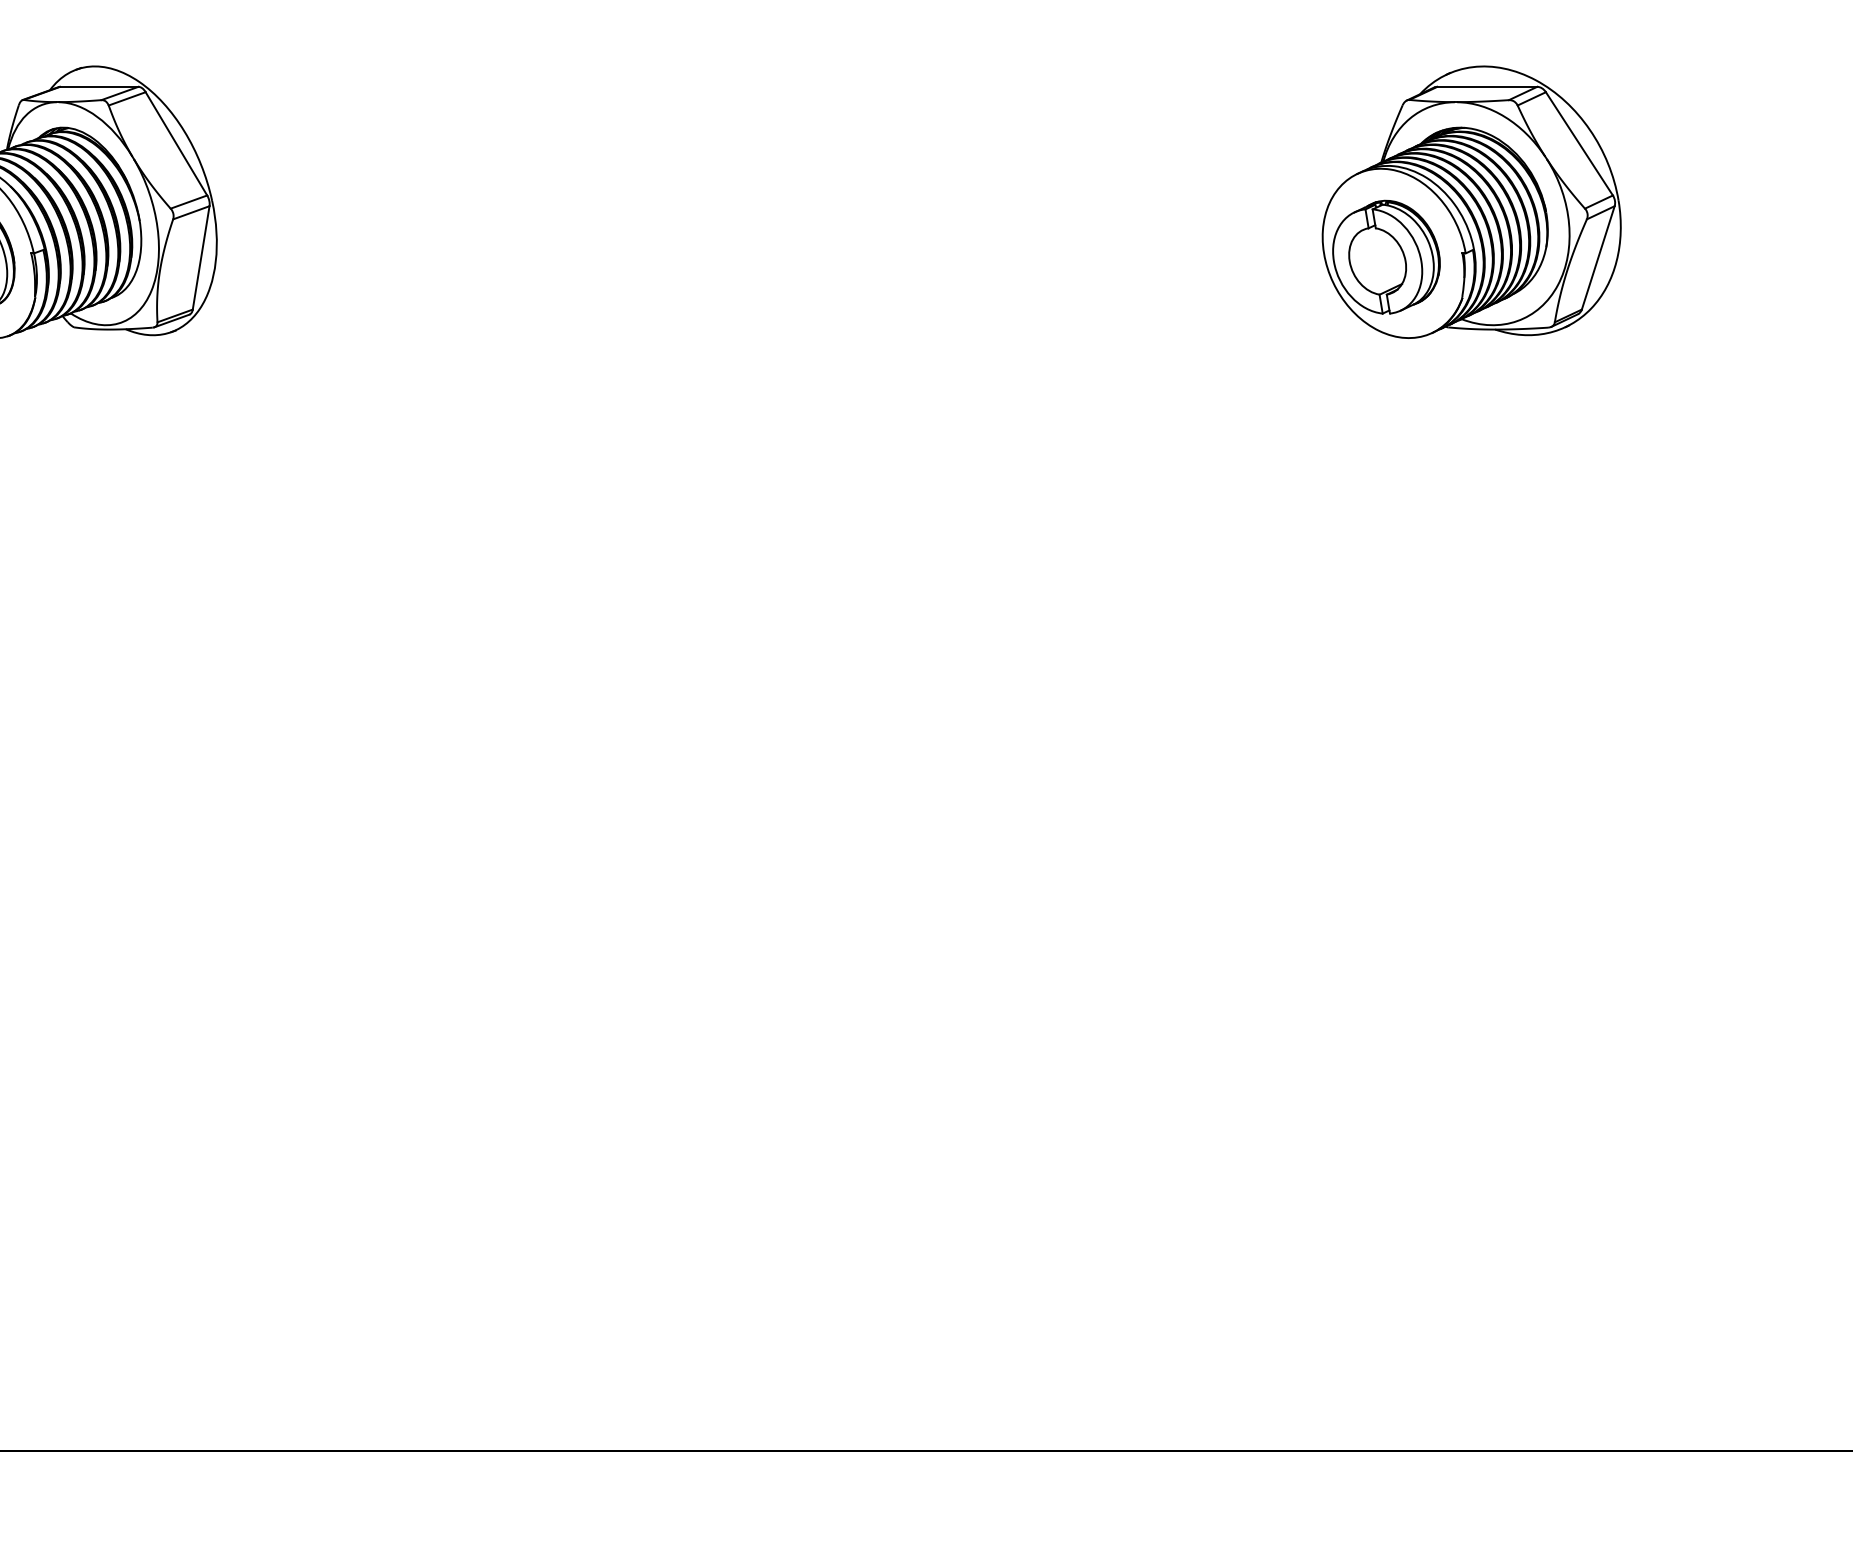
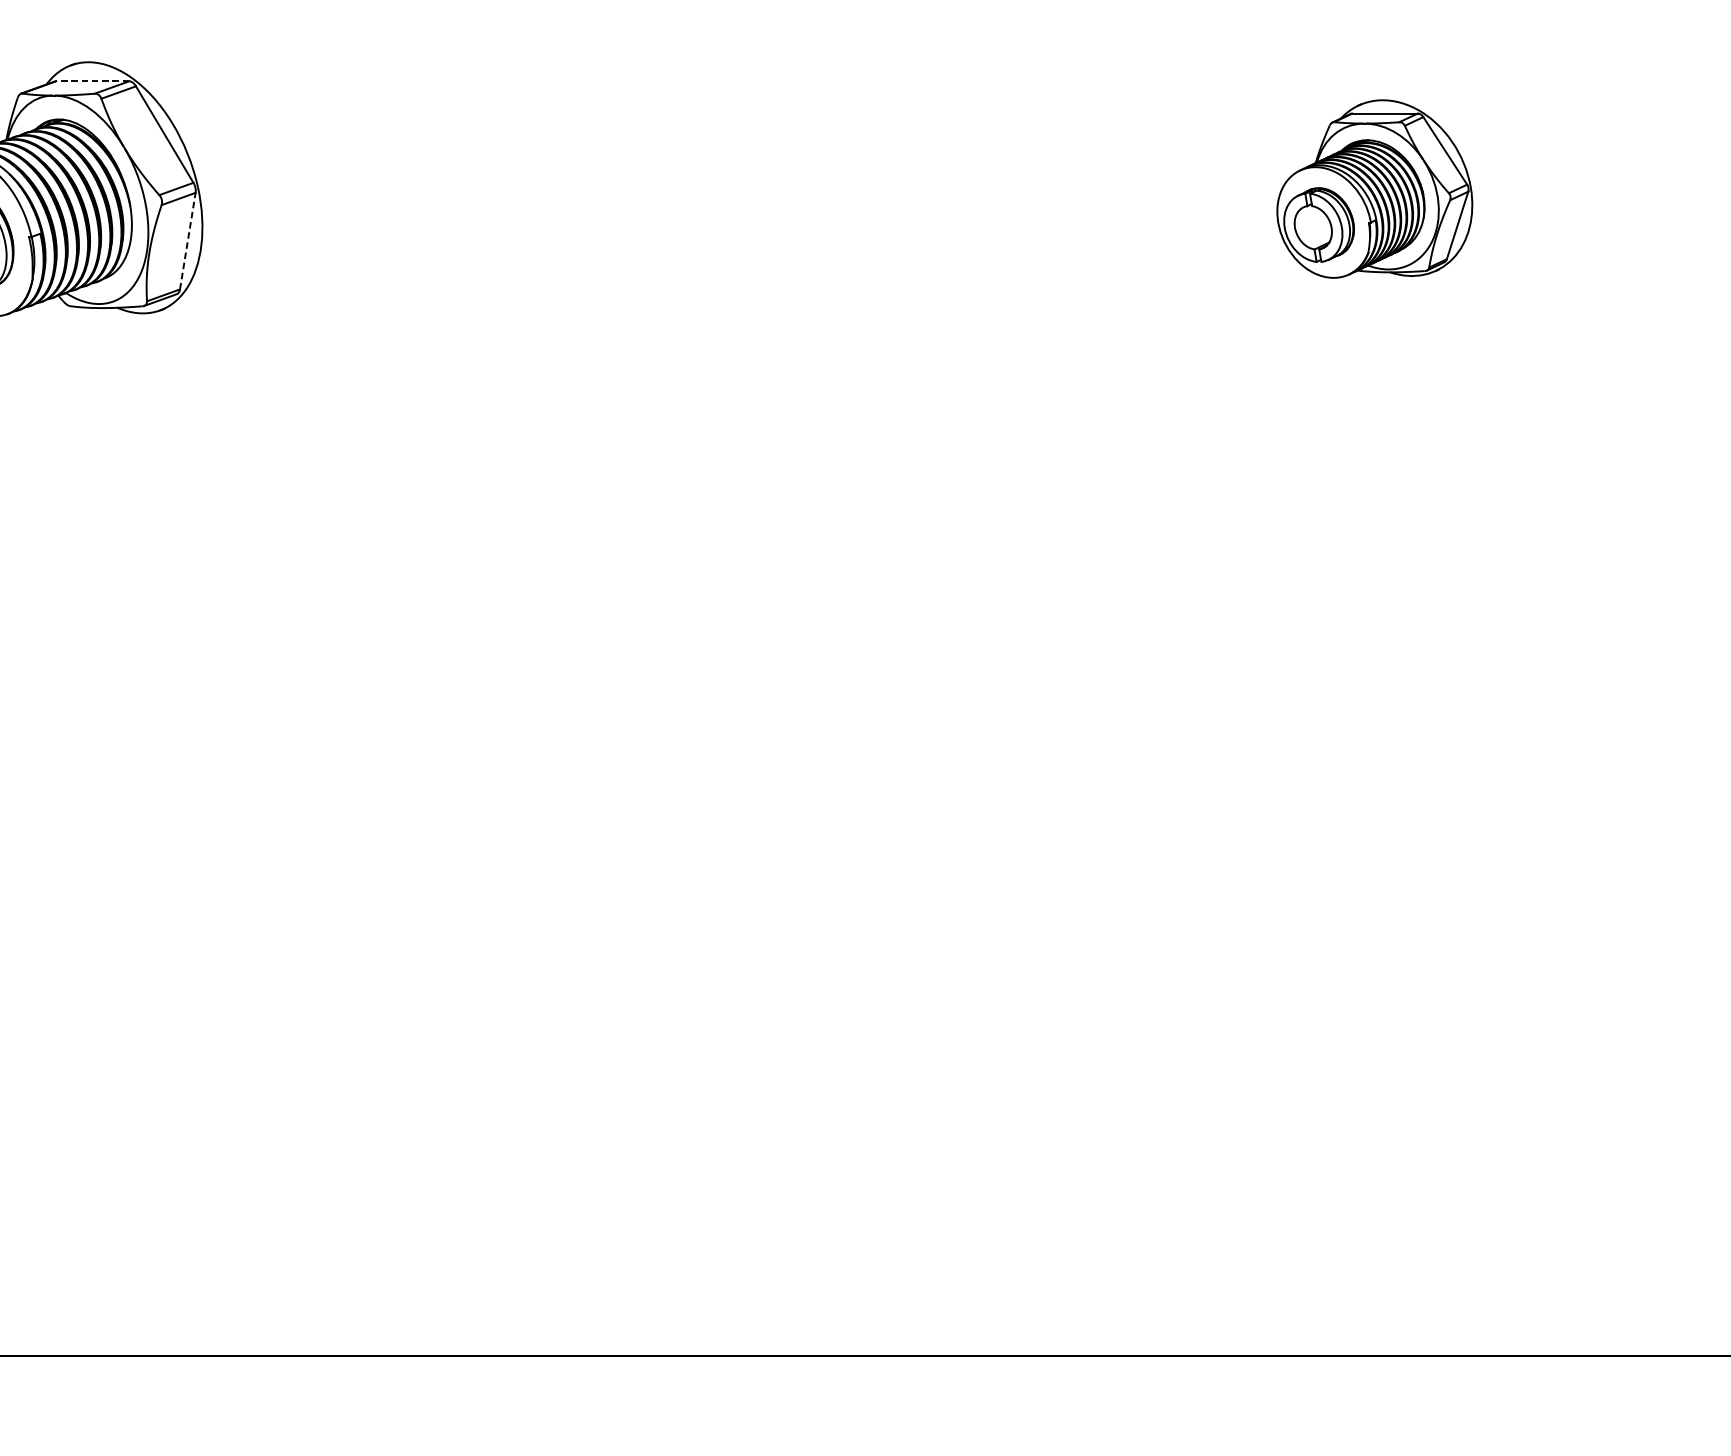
line: (98, 86) -> (91, 80), solid -> dashed
part: (1471, 201) -> (1374, 188), size x0.7
line: (201, 257) -> (188, 240), solid -> dashed

